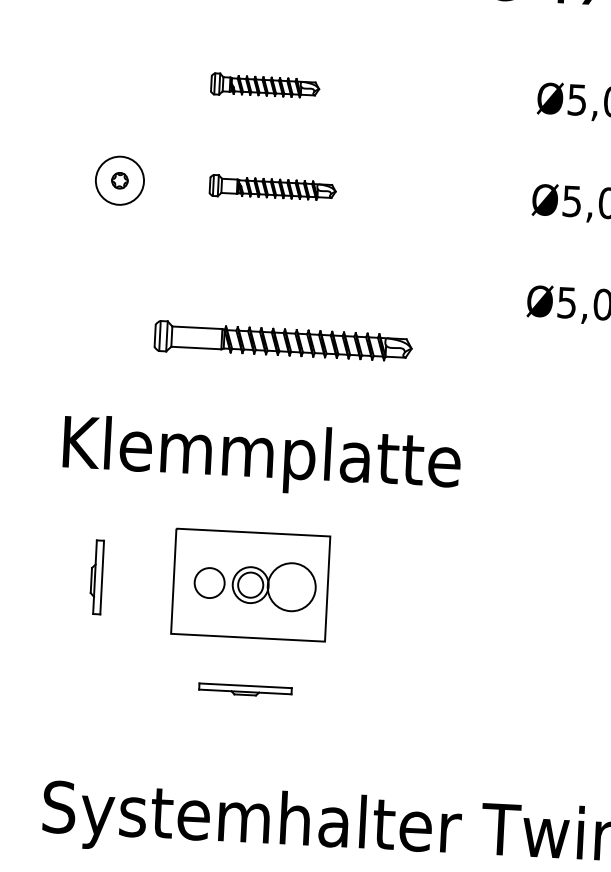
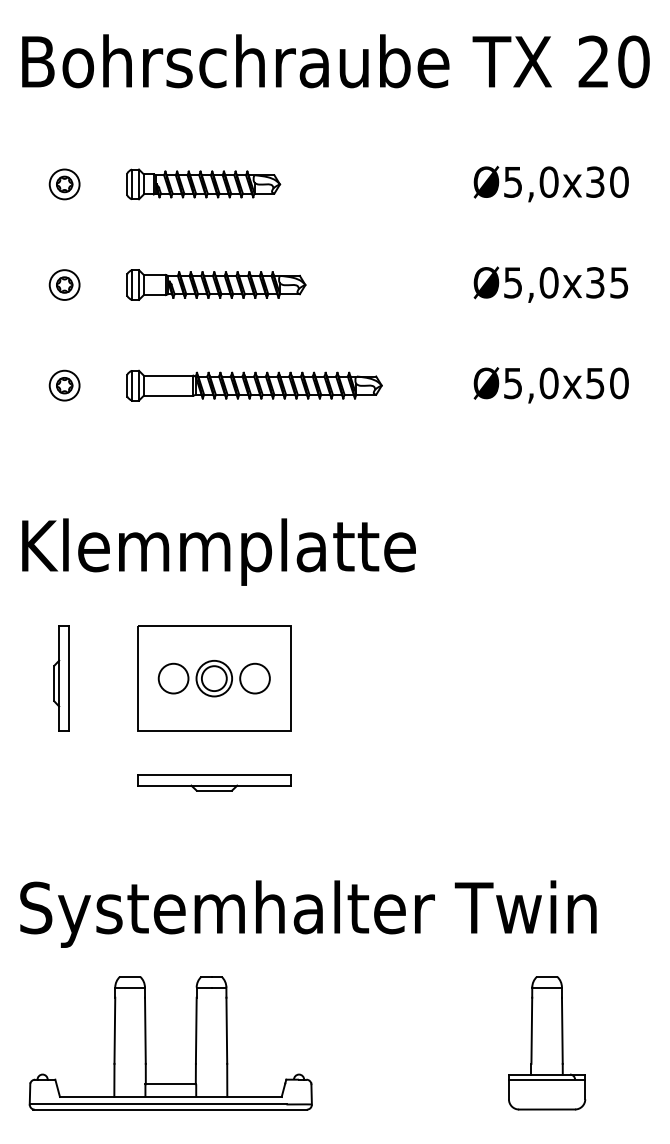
part: (124, 79) -> (64, 184), added
part: (265, 86) -> (203, 184), size x1.43
circle: (119, 180) -> (64, 284), size x0.62
part: (273, 187) -> (216, 284), size x1.43
part: (114, 282) -> (64, 385), added
part: (283, 342) -> (254, 385), moved
part: (96, 577) -> (61, 678), size x1.43
circle: (291, 587) -> (254, 678), size x0.62
part: (245, 689) -> (214, 782), size x1.67

